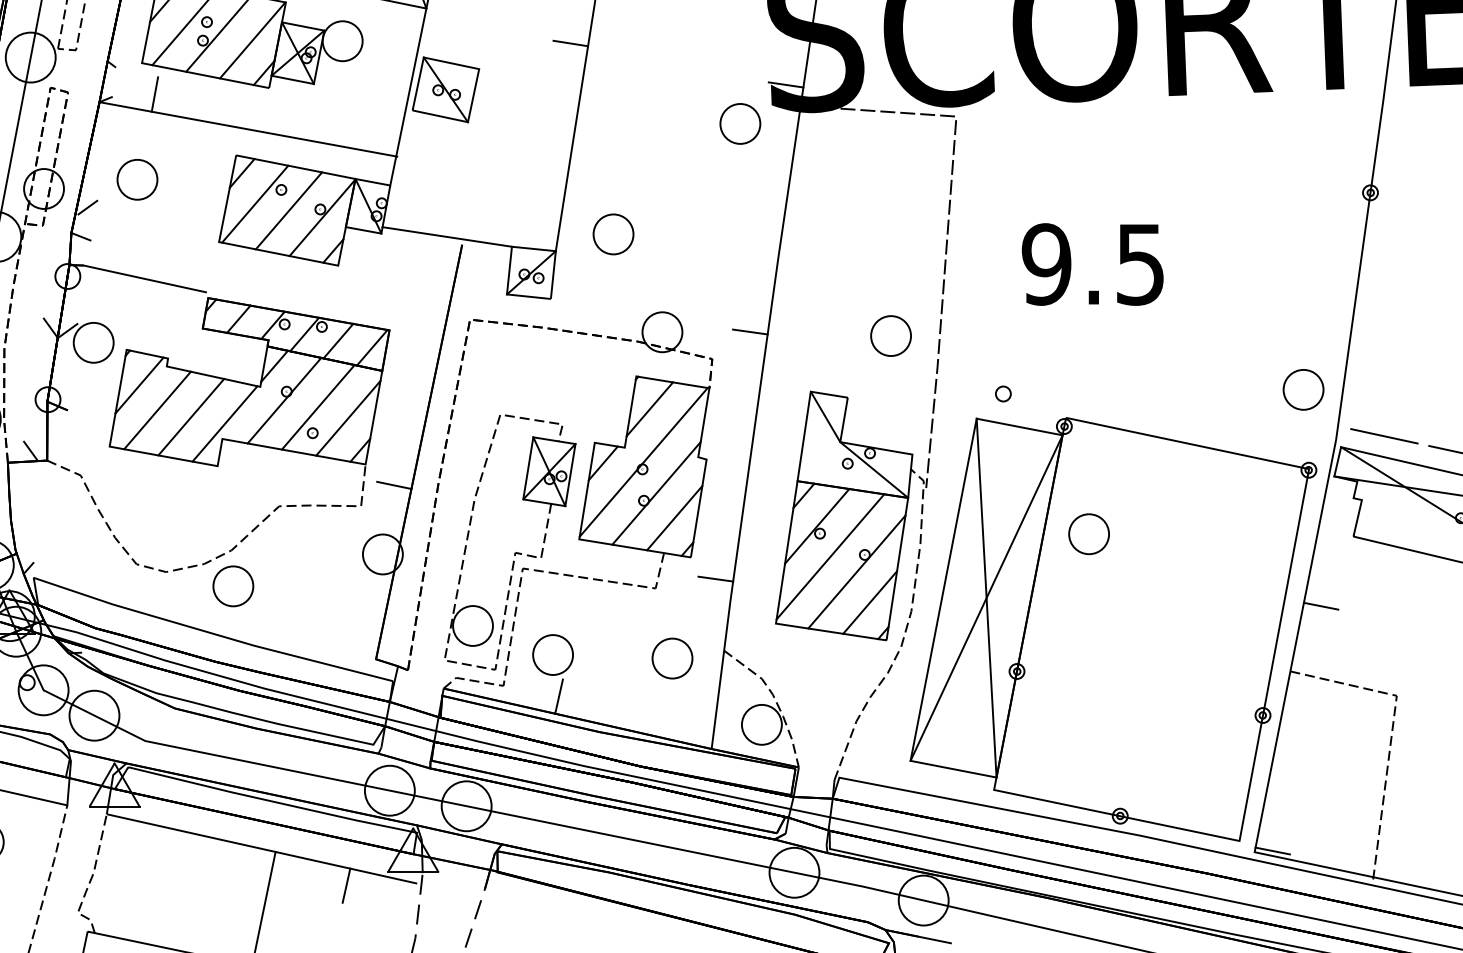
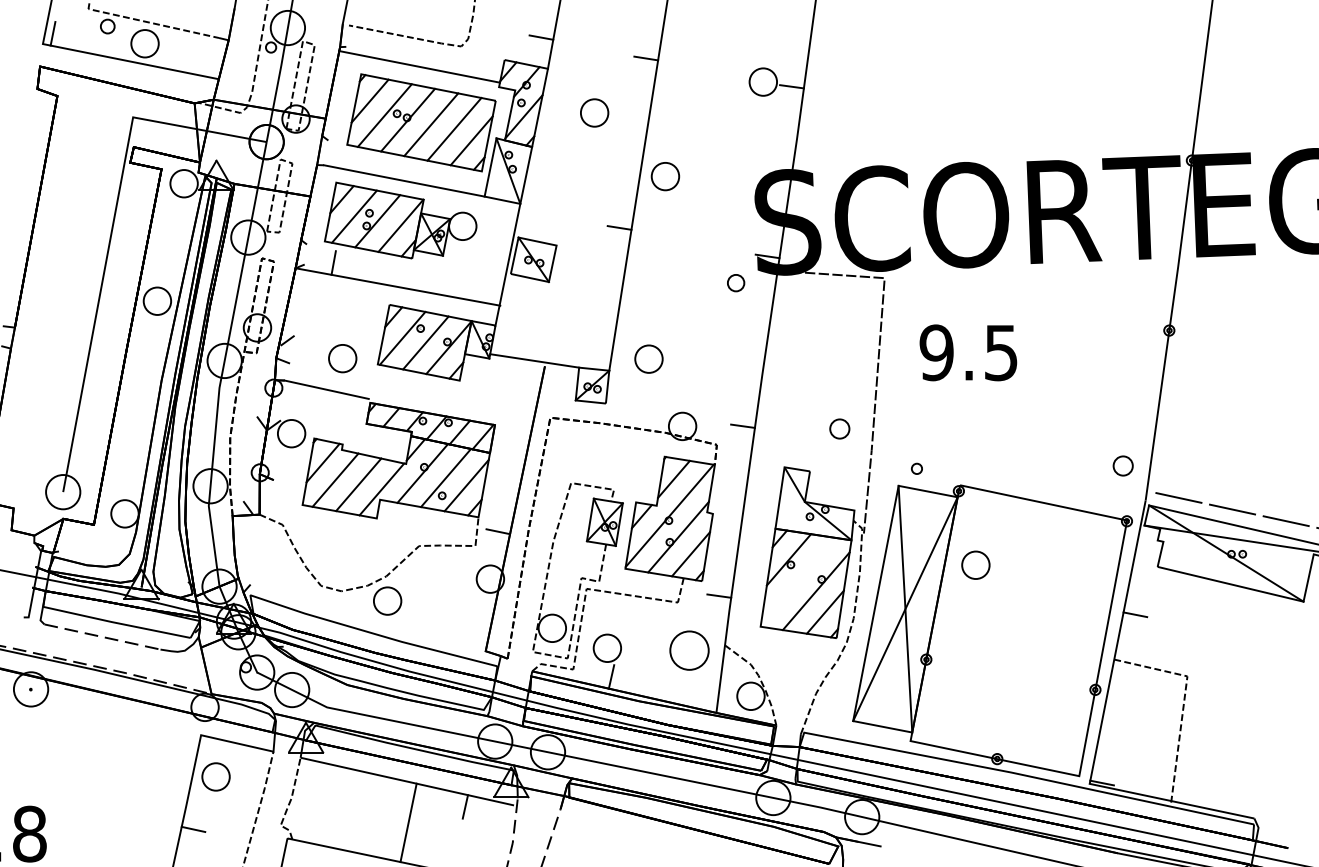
part: (739, 122) -> (735, 282), size x0.6
part: (137, 179) -> (342, 358), moved
text: (1092, 263) -> (968, 352), moved
part: (890, 335) -> (839, 428), size x0.7
part: (1302, 389) -> (1122, 465), size x0.7
line: (831, 556) -> (798, 580), removed
part: (672, 658) -> (689, 650), size x1.4

